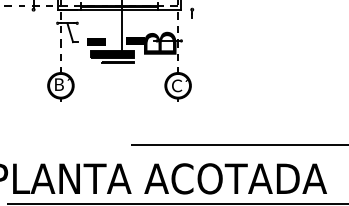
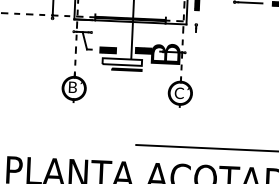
fill: (112, 54) -> (122, 62), removed

